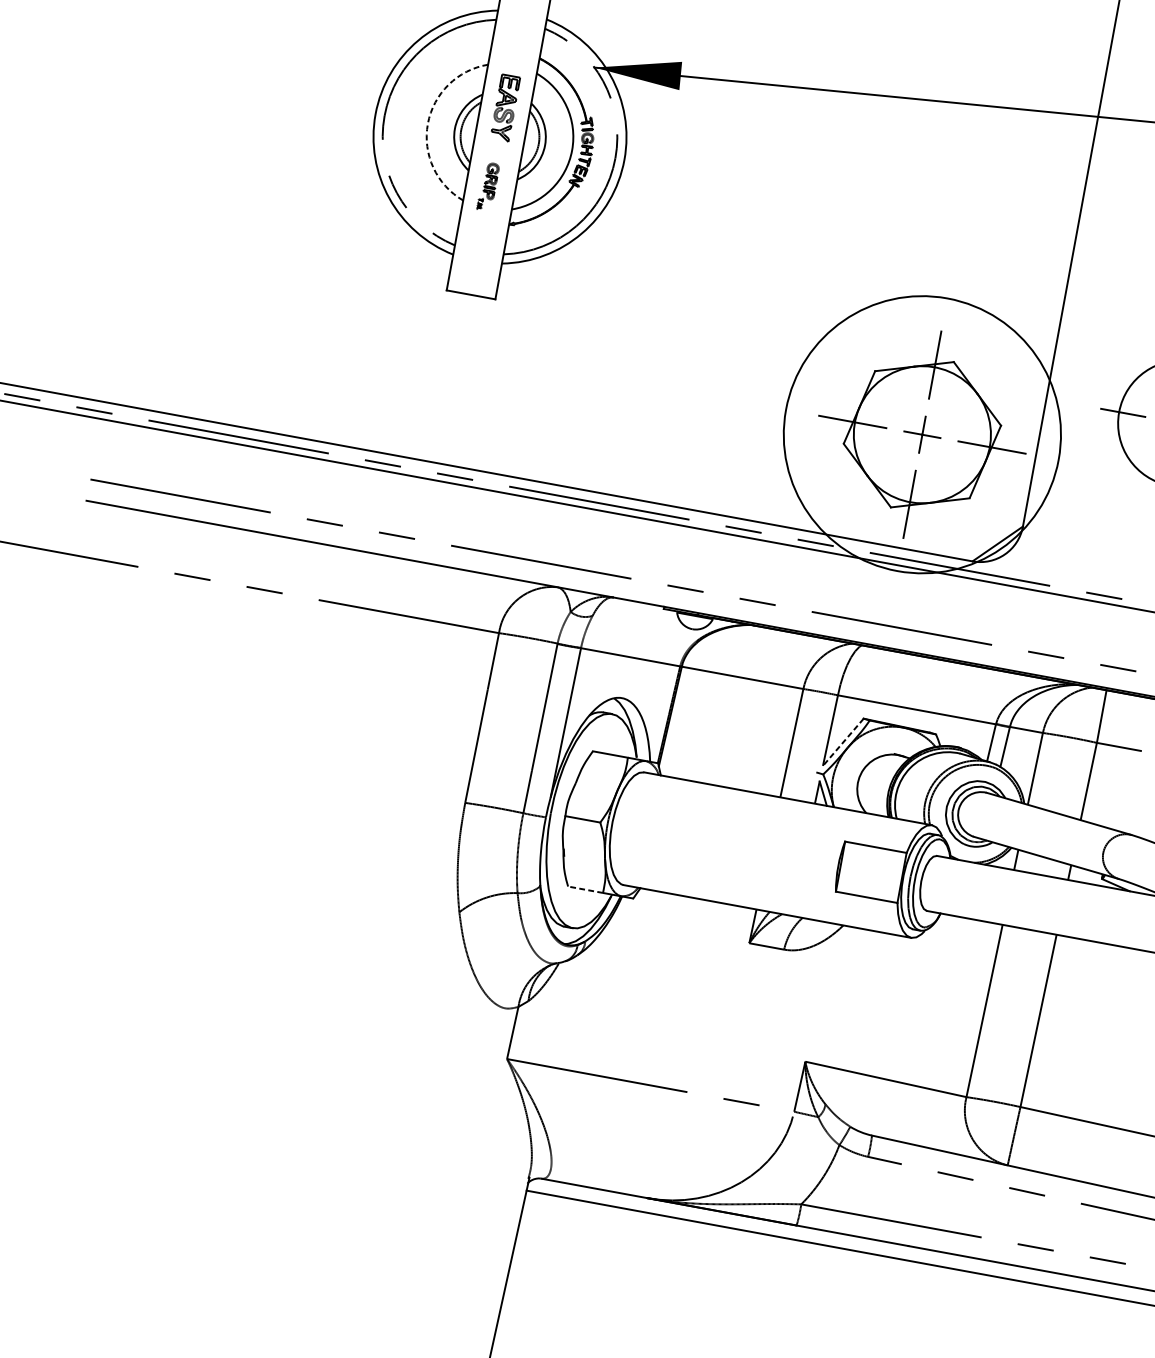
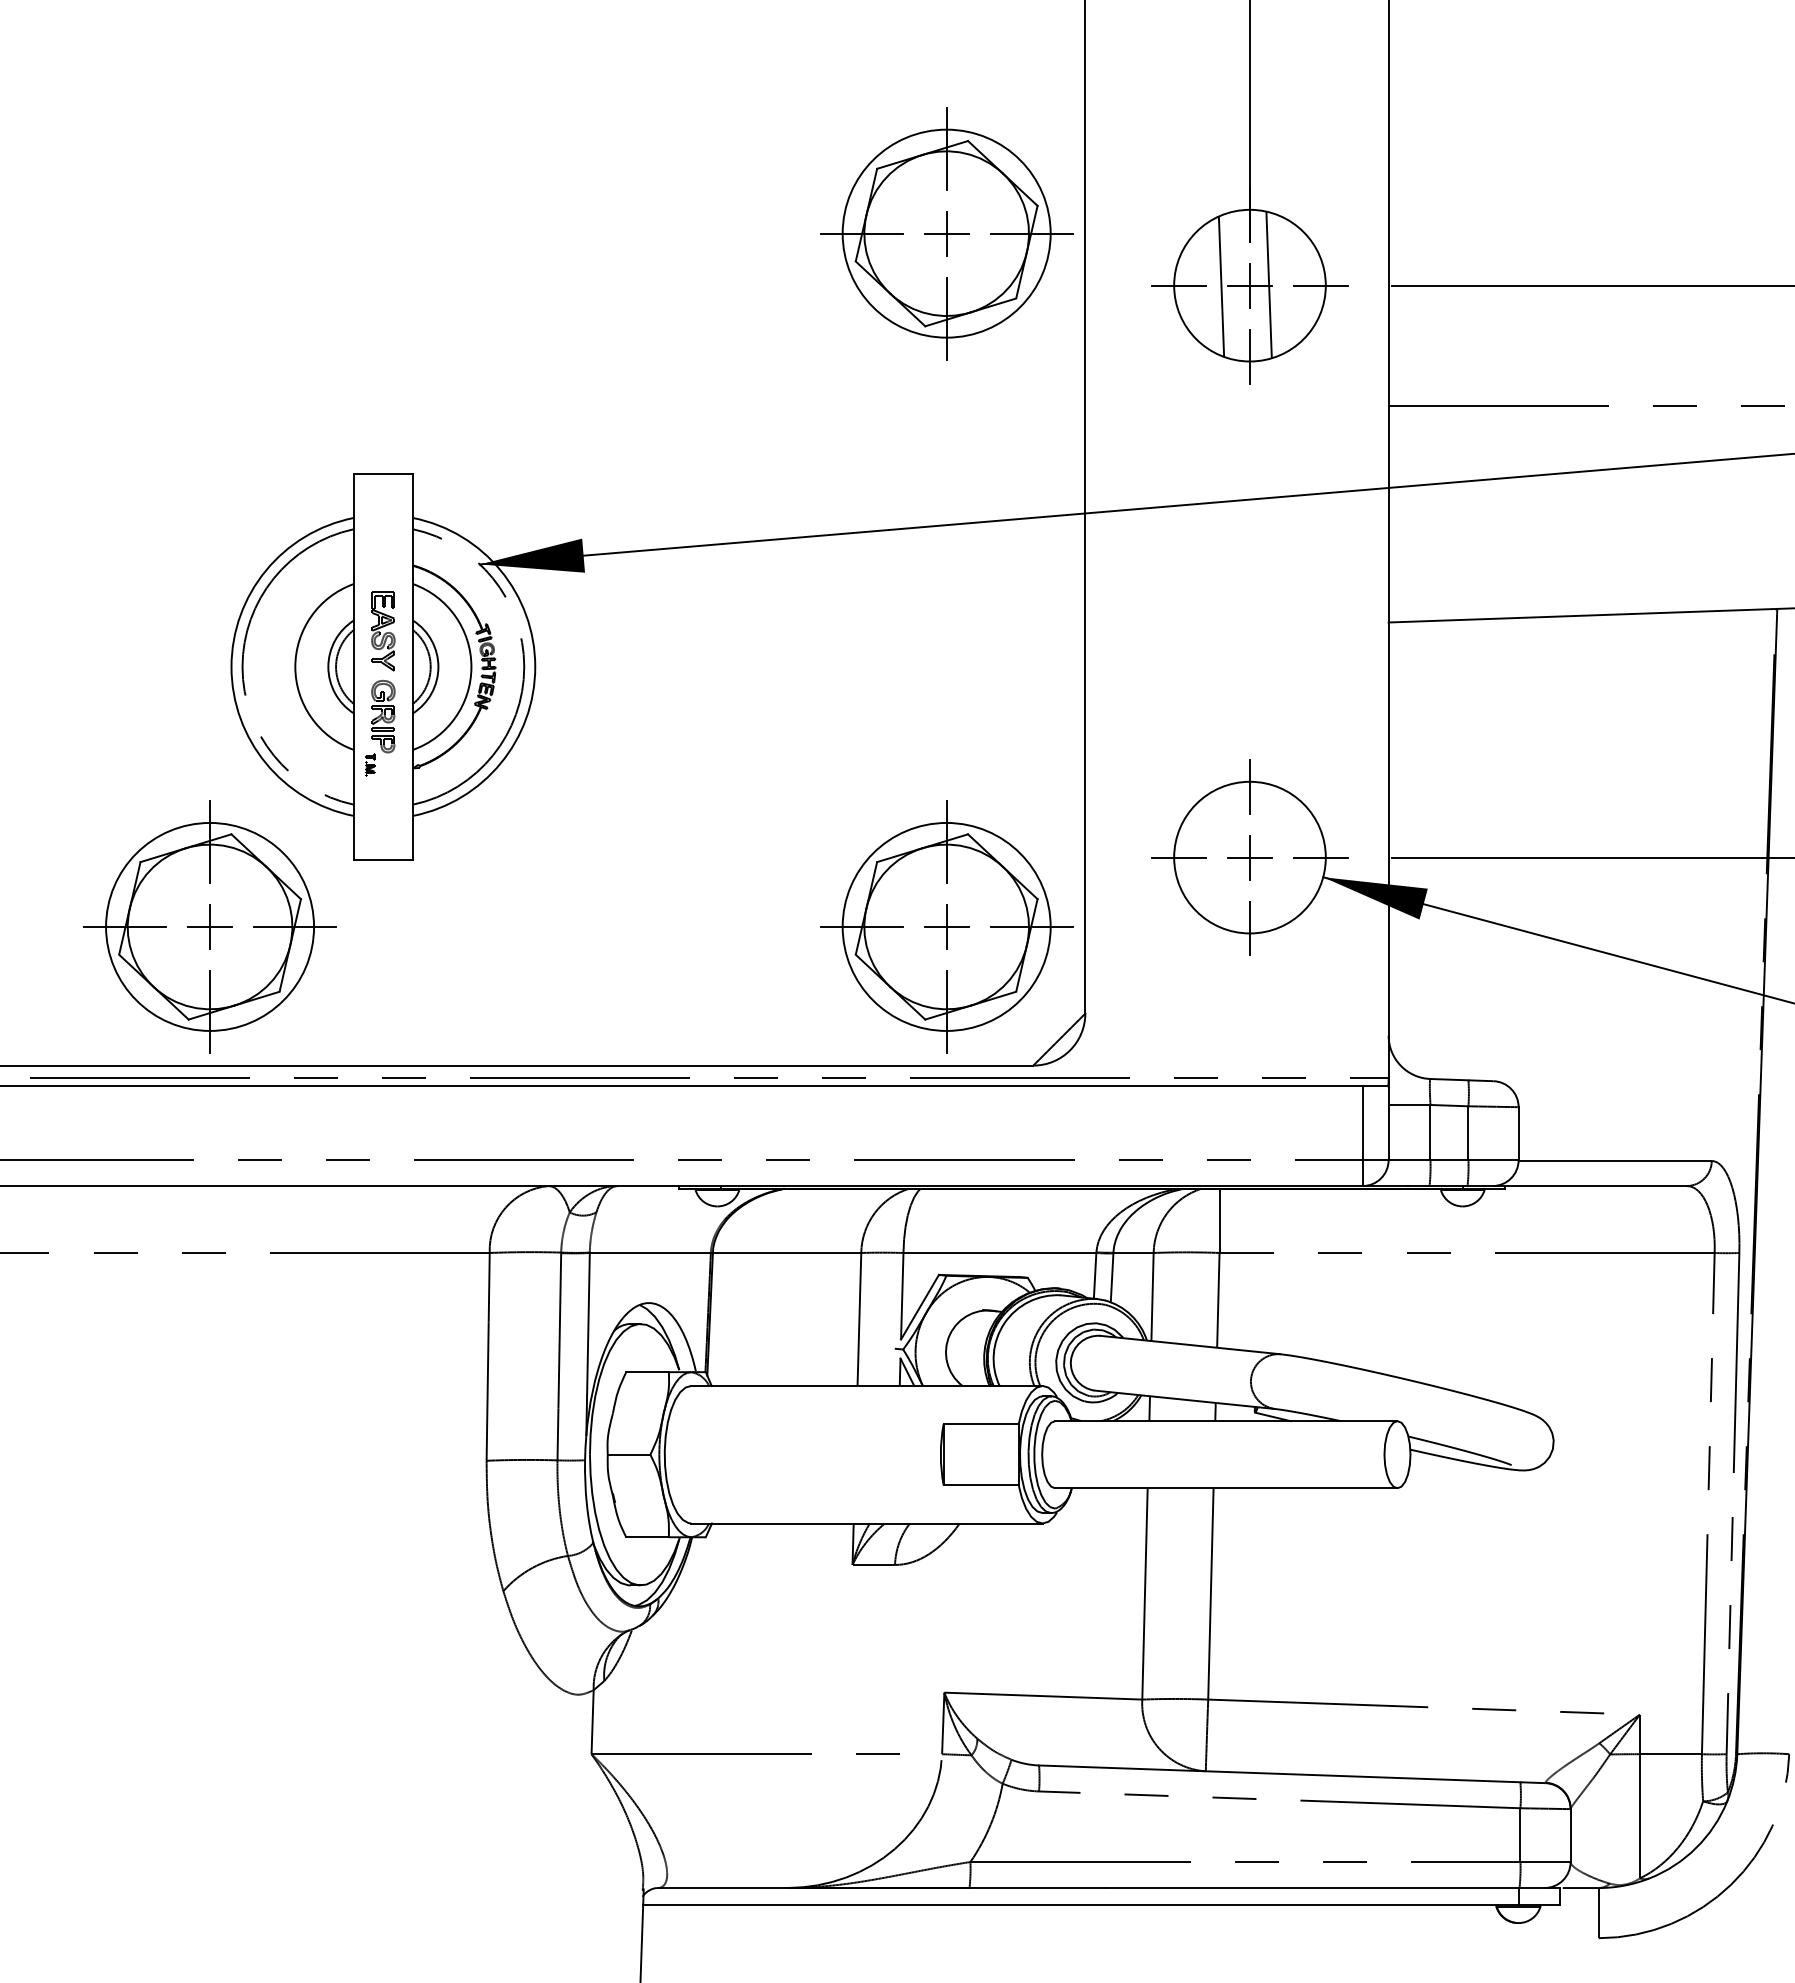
arc: (428, 123) -> (295, 666), dashed -> solid
part: (488, 186) -> (380, 727), size x1.67
part: (318, 323) -> (209, 926), added
circle: (922, 434) -> (946, 926), size x0.62
line: (842, 742) -> (919, 1307), dashed -> solid
line: (585, 889) -> (647, 1537), dashed -> solid

